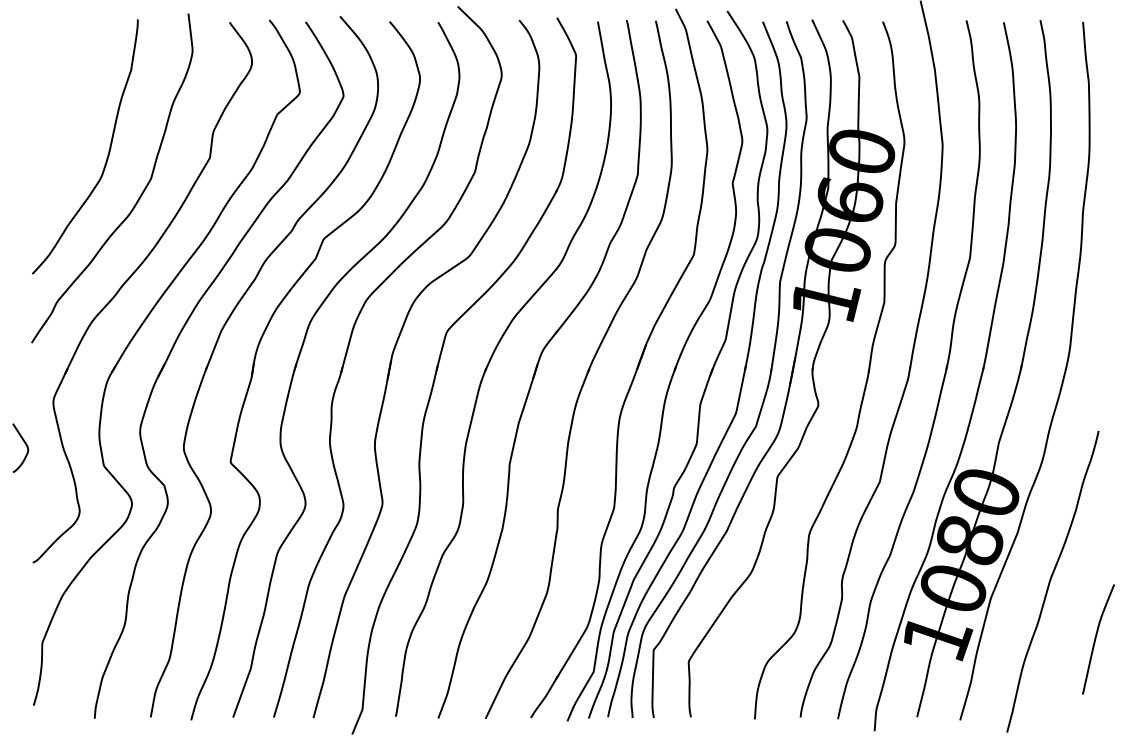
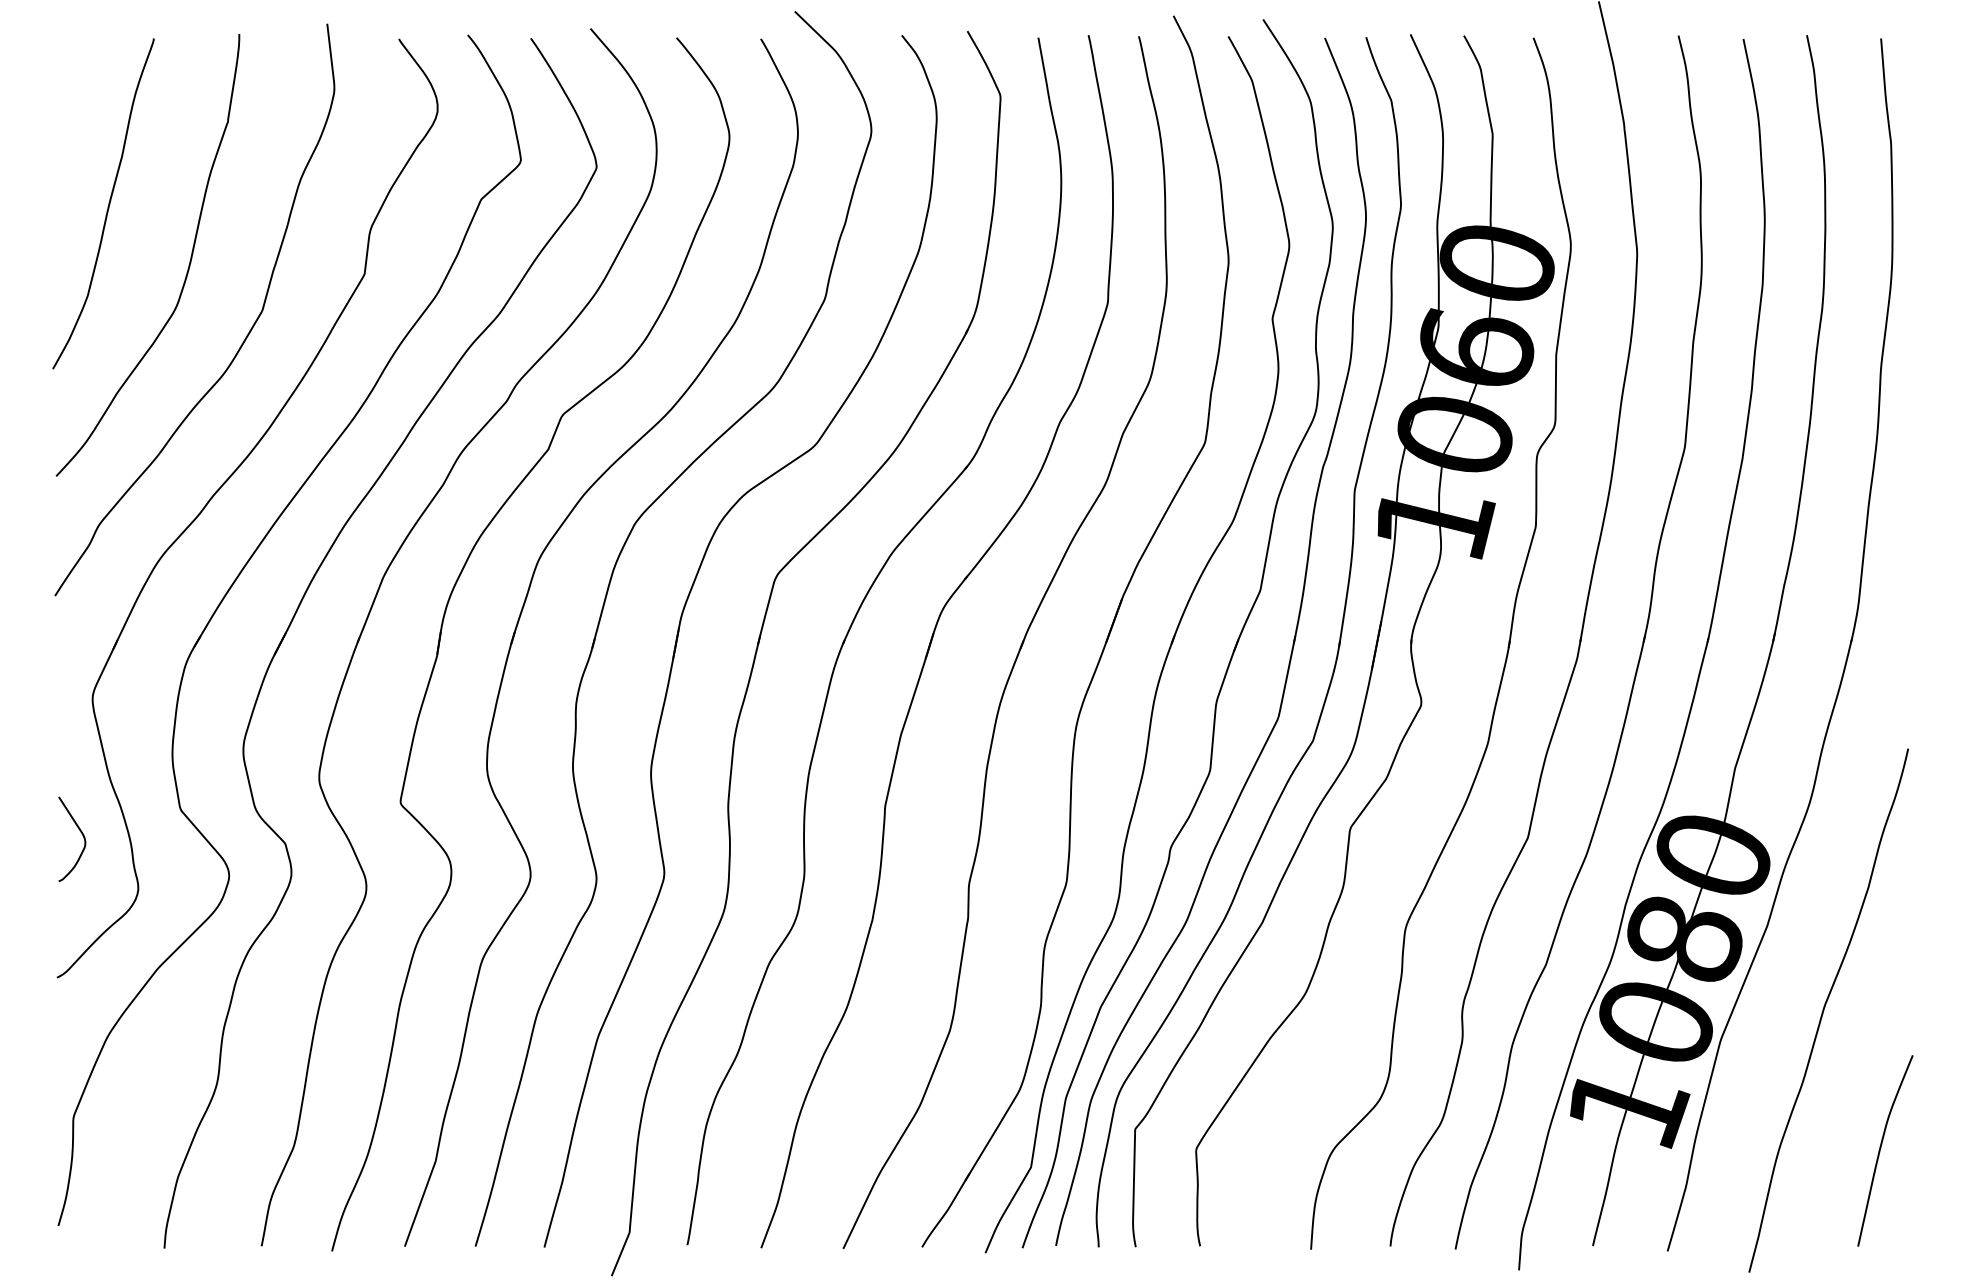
curve: (61, 118) -> (106, 206), added
curve: (25, 445) -> (80, 834), moved
curve: (1096, 639) -> (1881, 1150), moved

